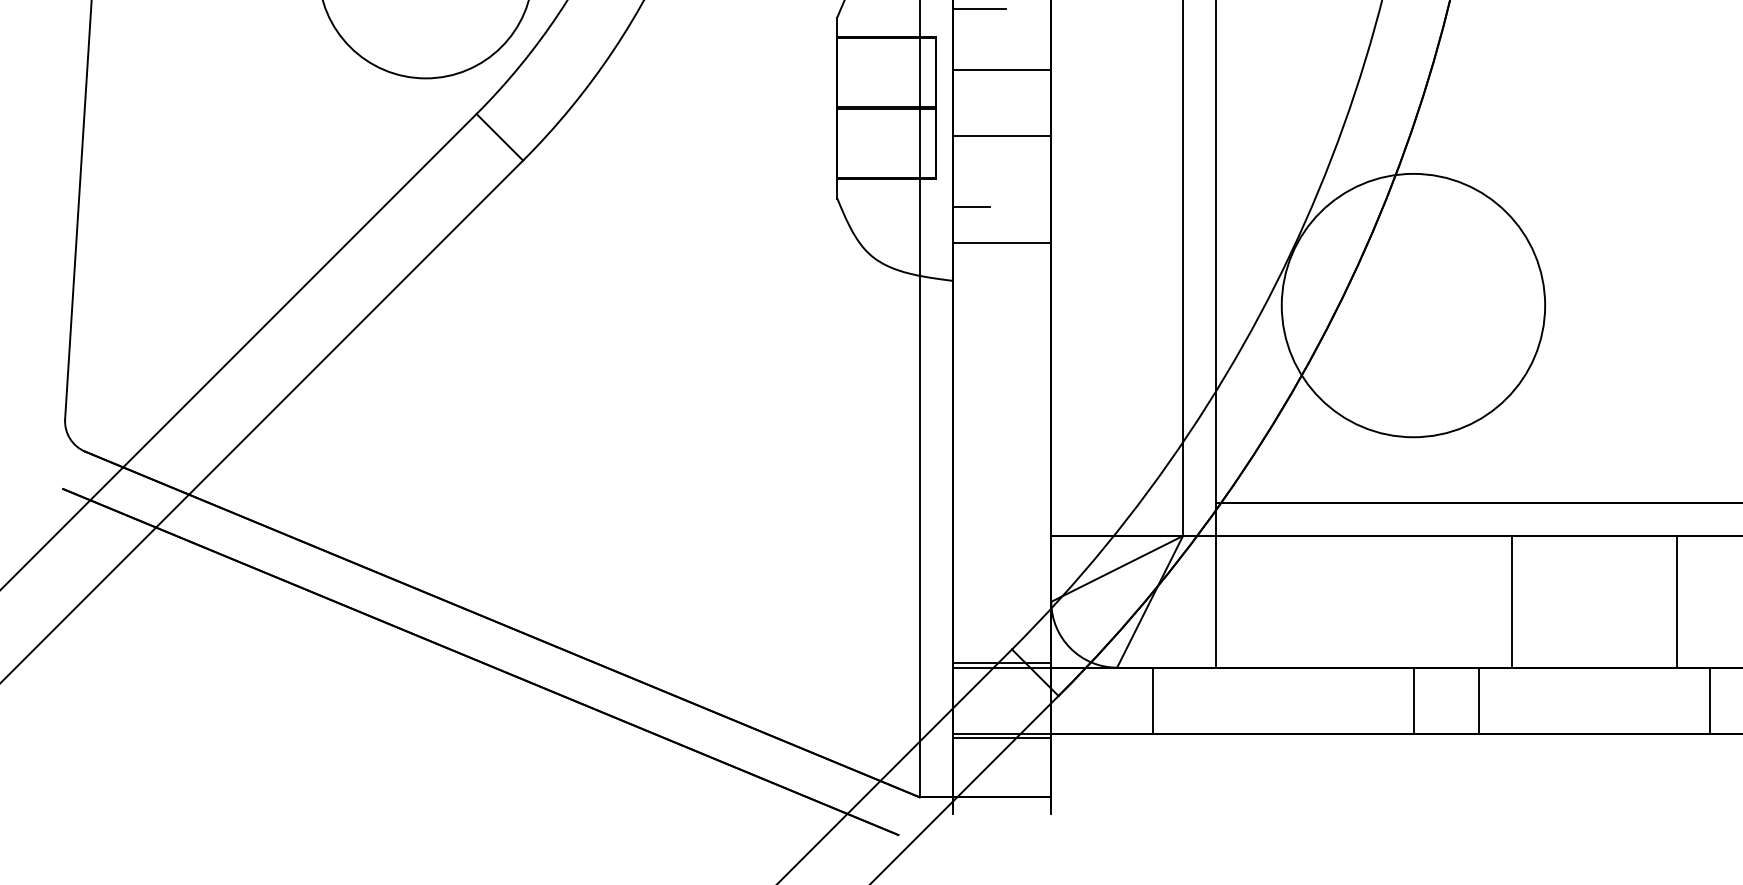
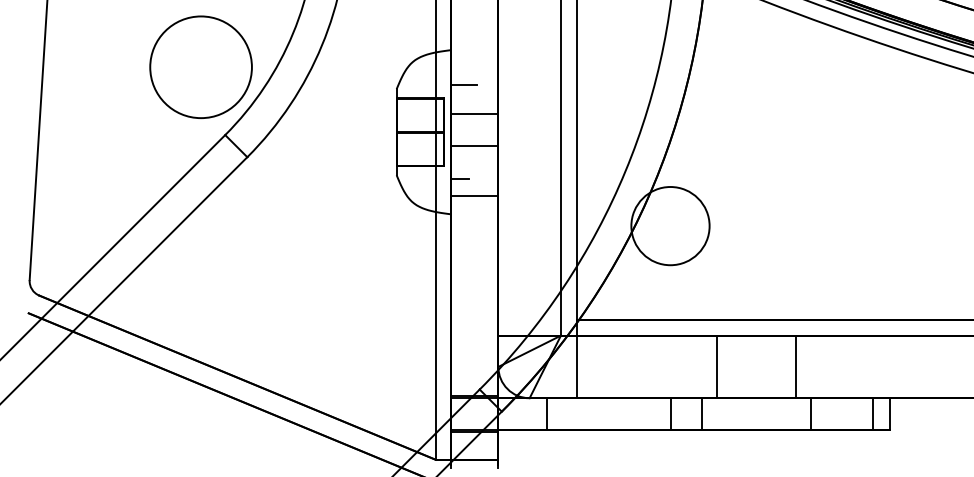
circle: (1413, 306) -> (670, 226), size x0.62

